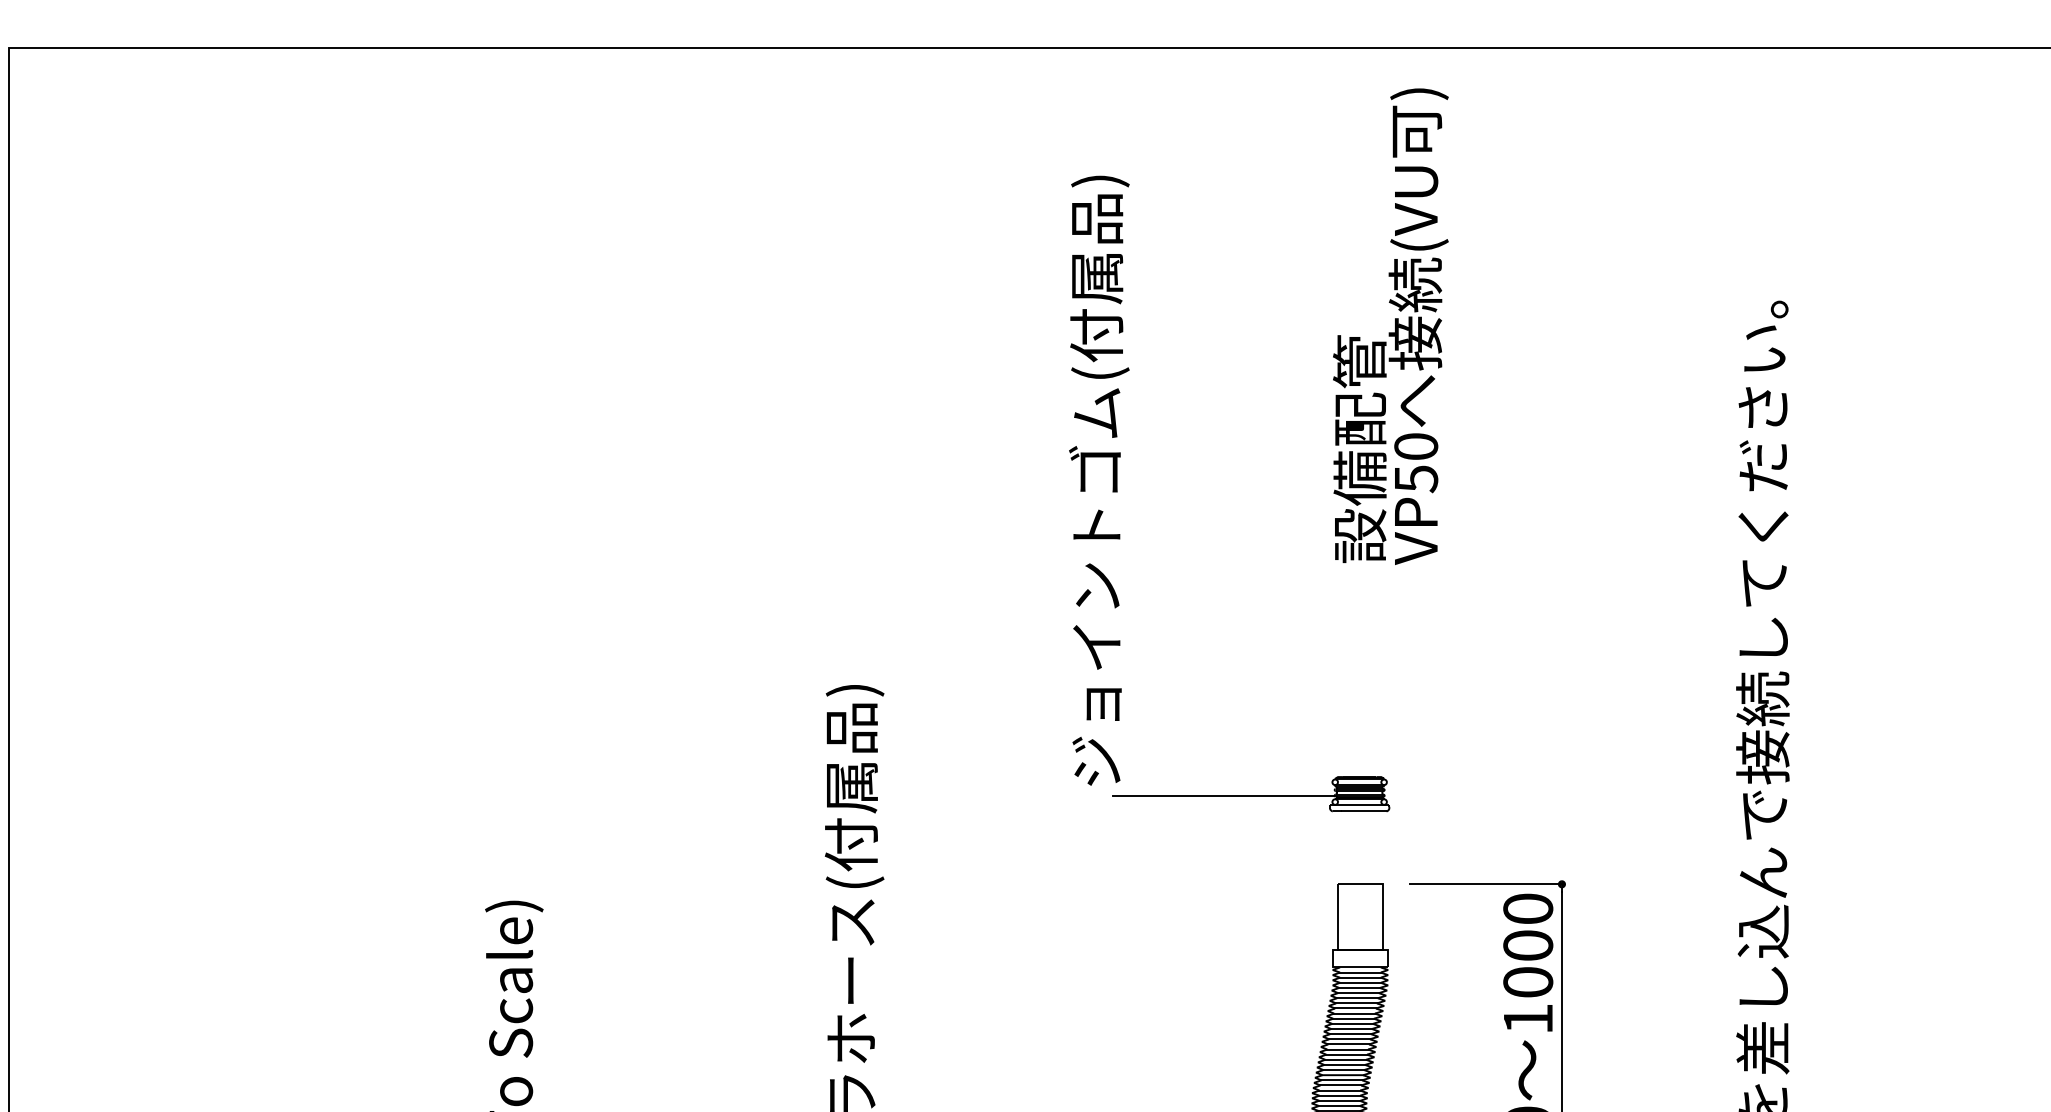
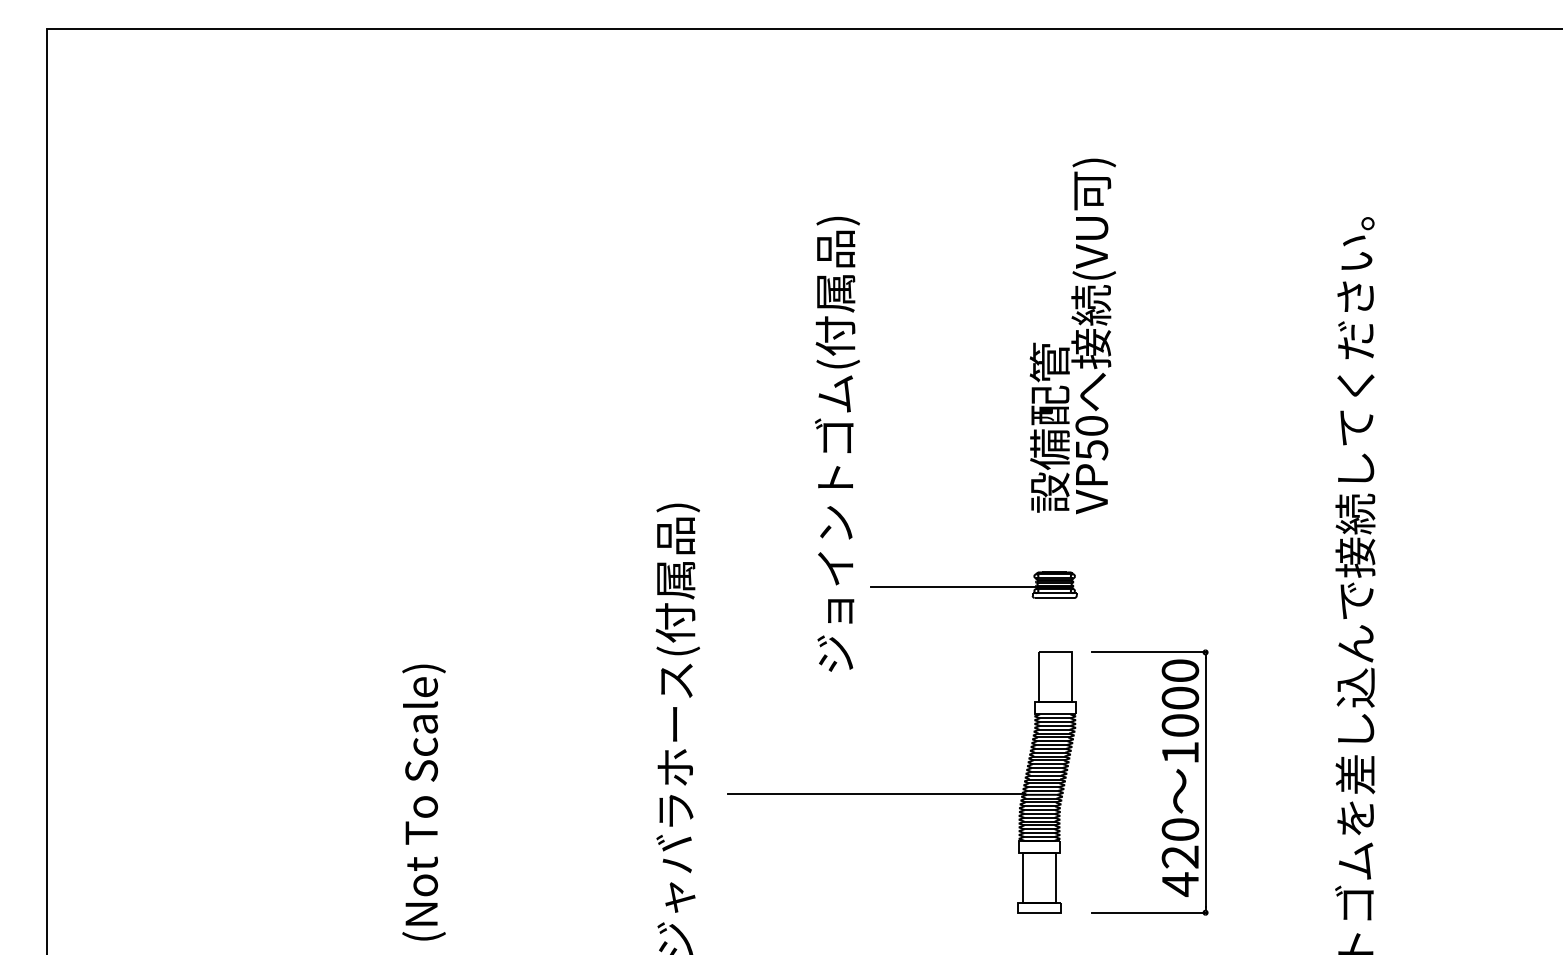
text: (1390, 326) -> (1072, 336), moved
text: (1099, 479) -> (837, 443), moved
line: (1120, 1074) -> (876, 794), added

